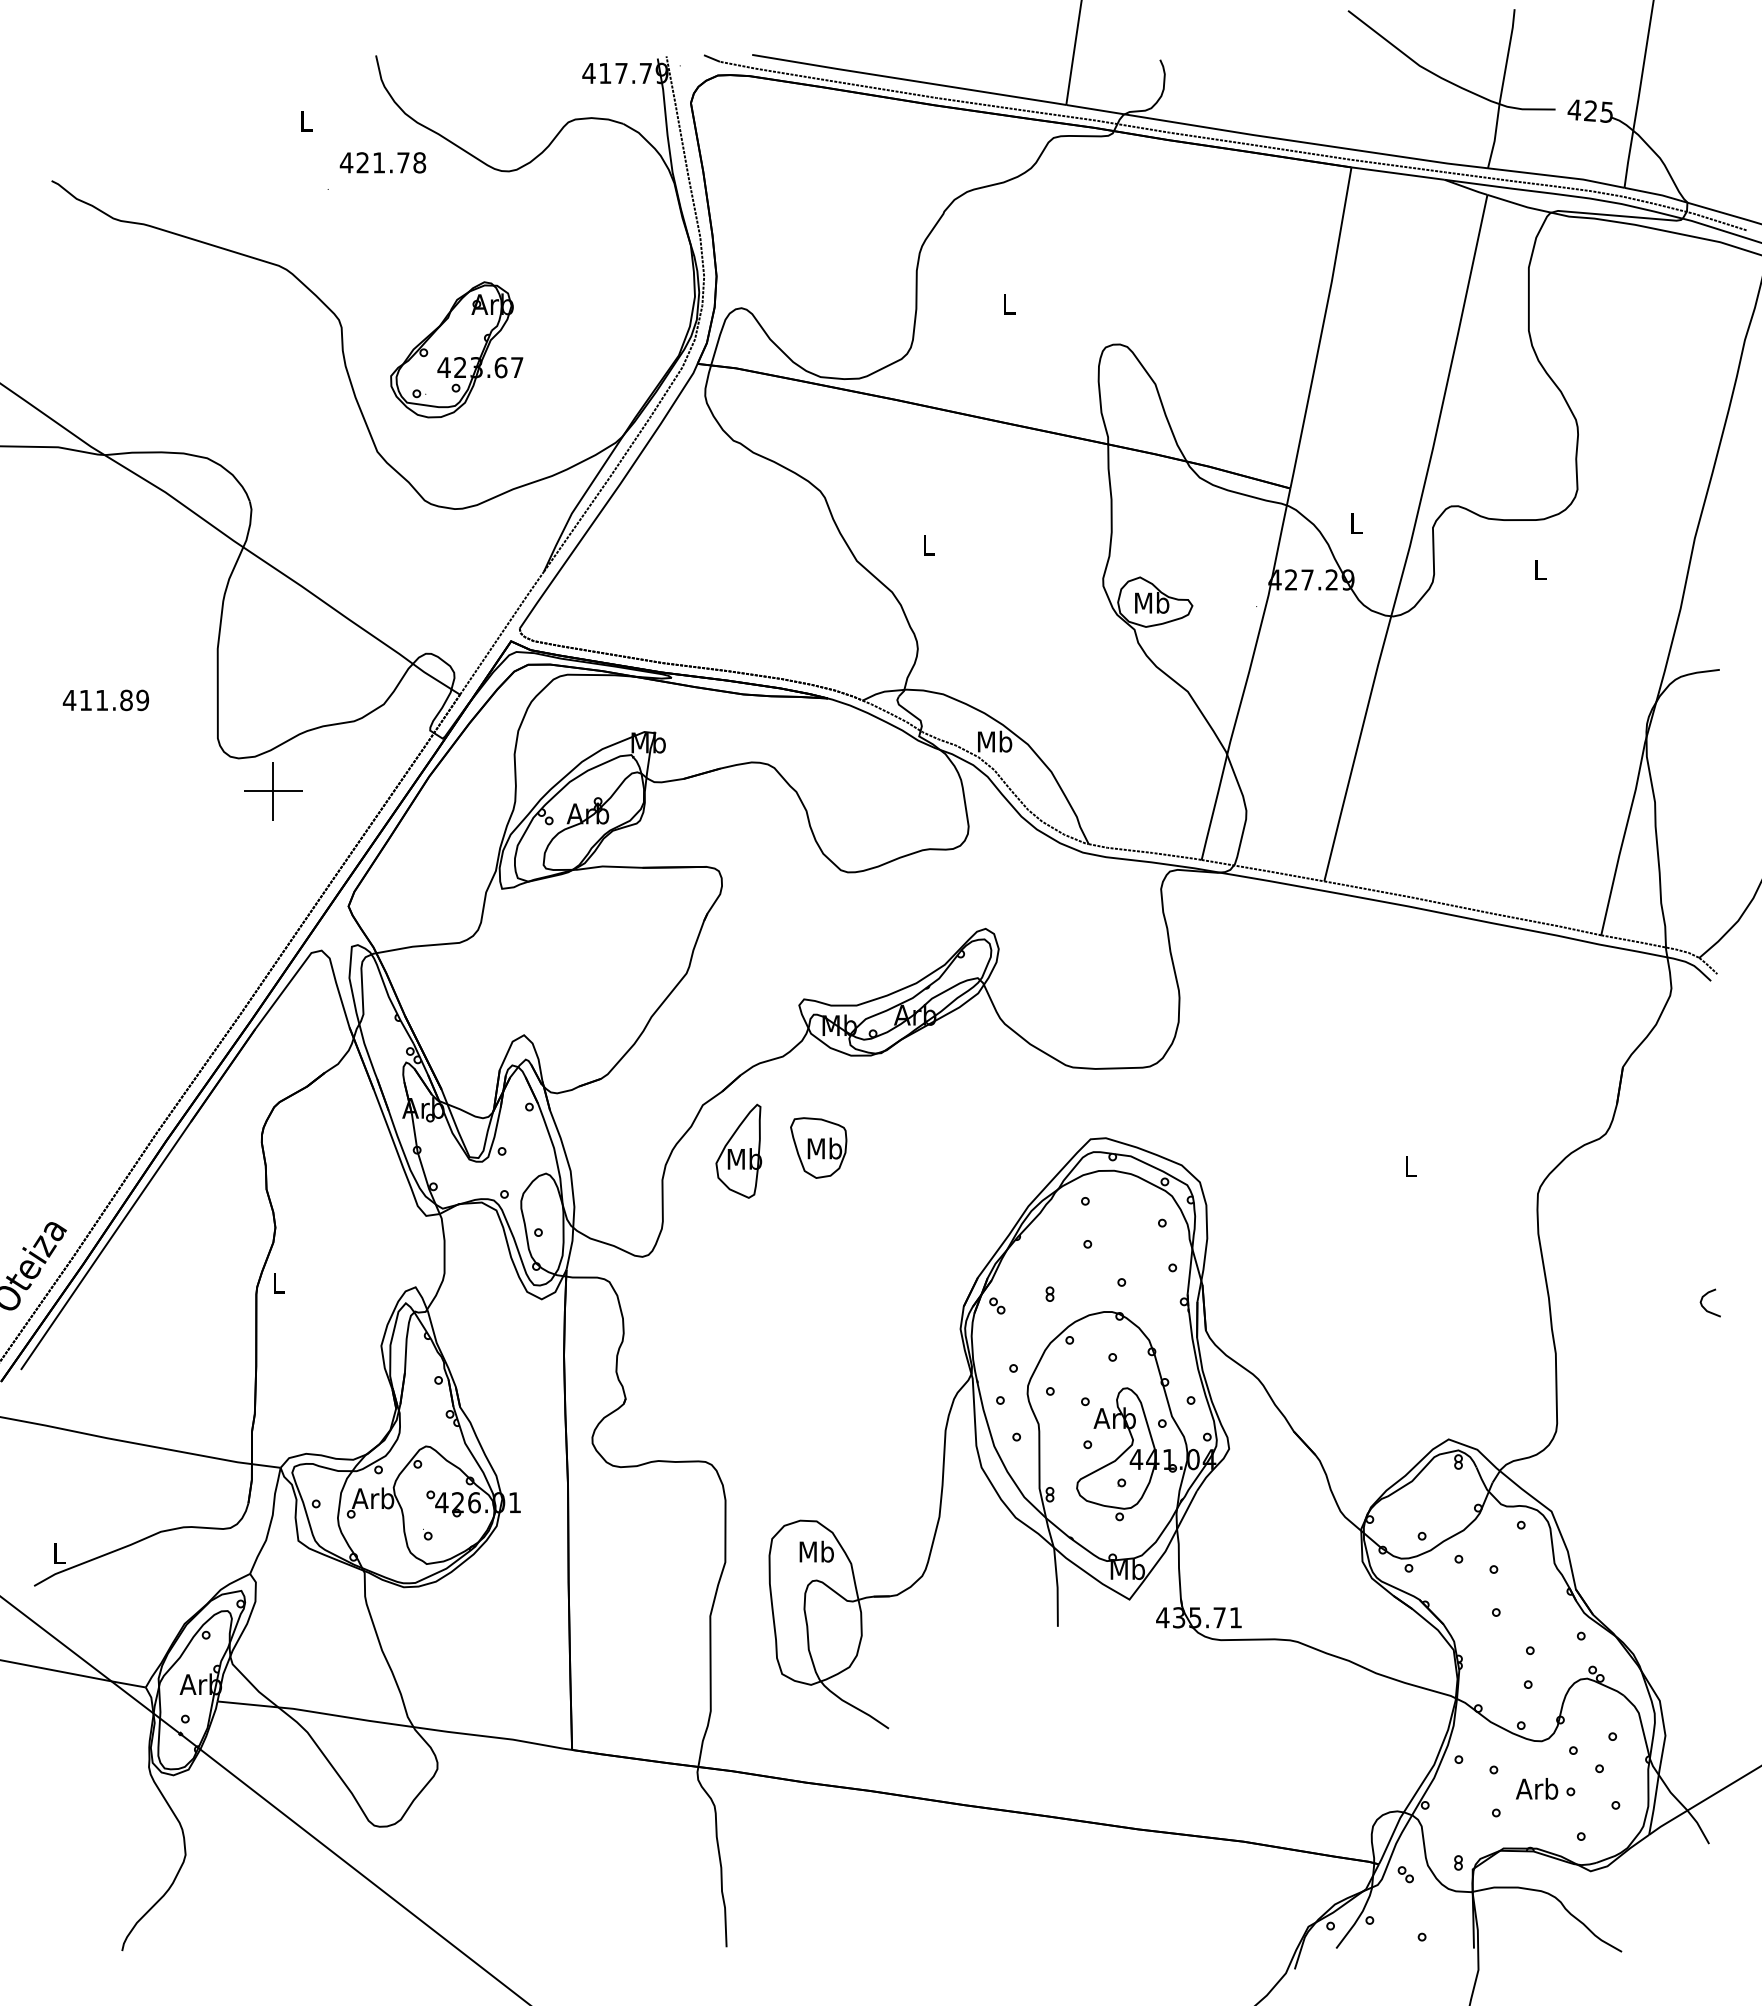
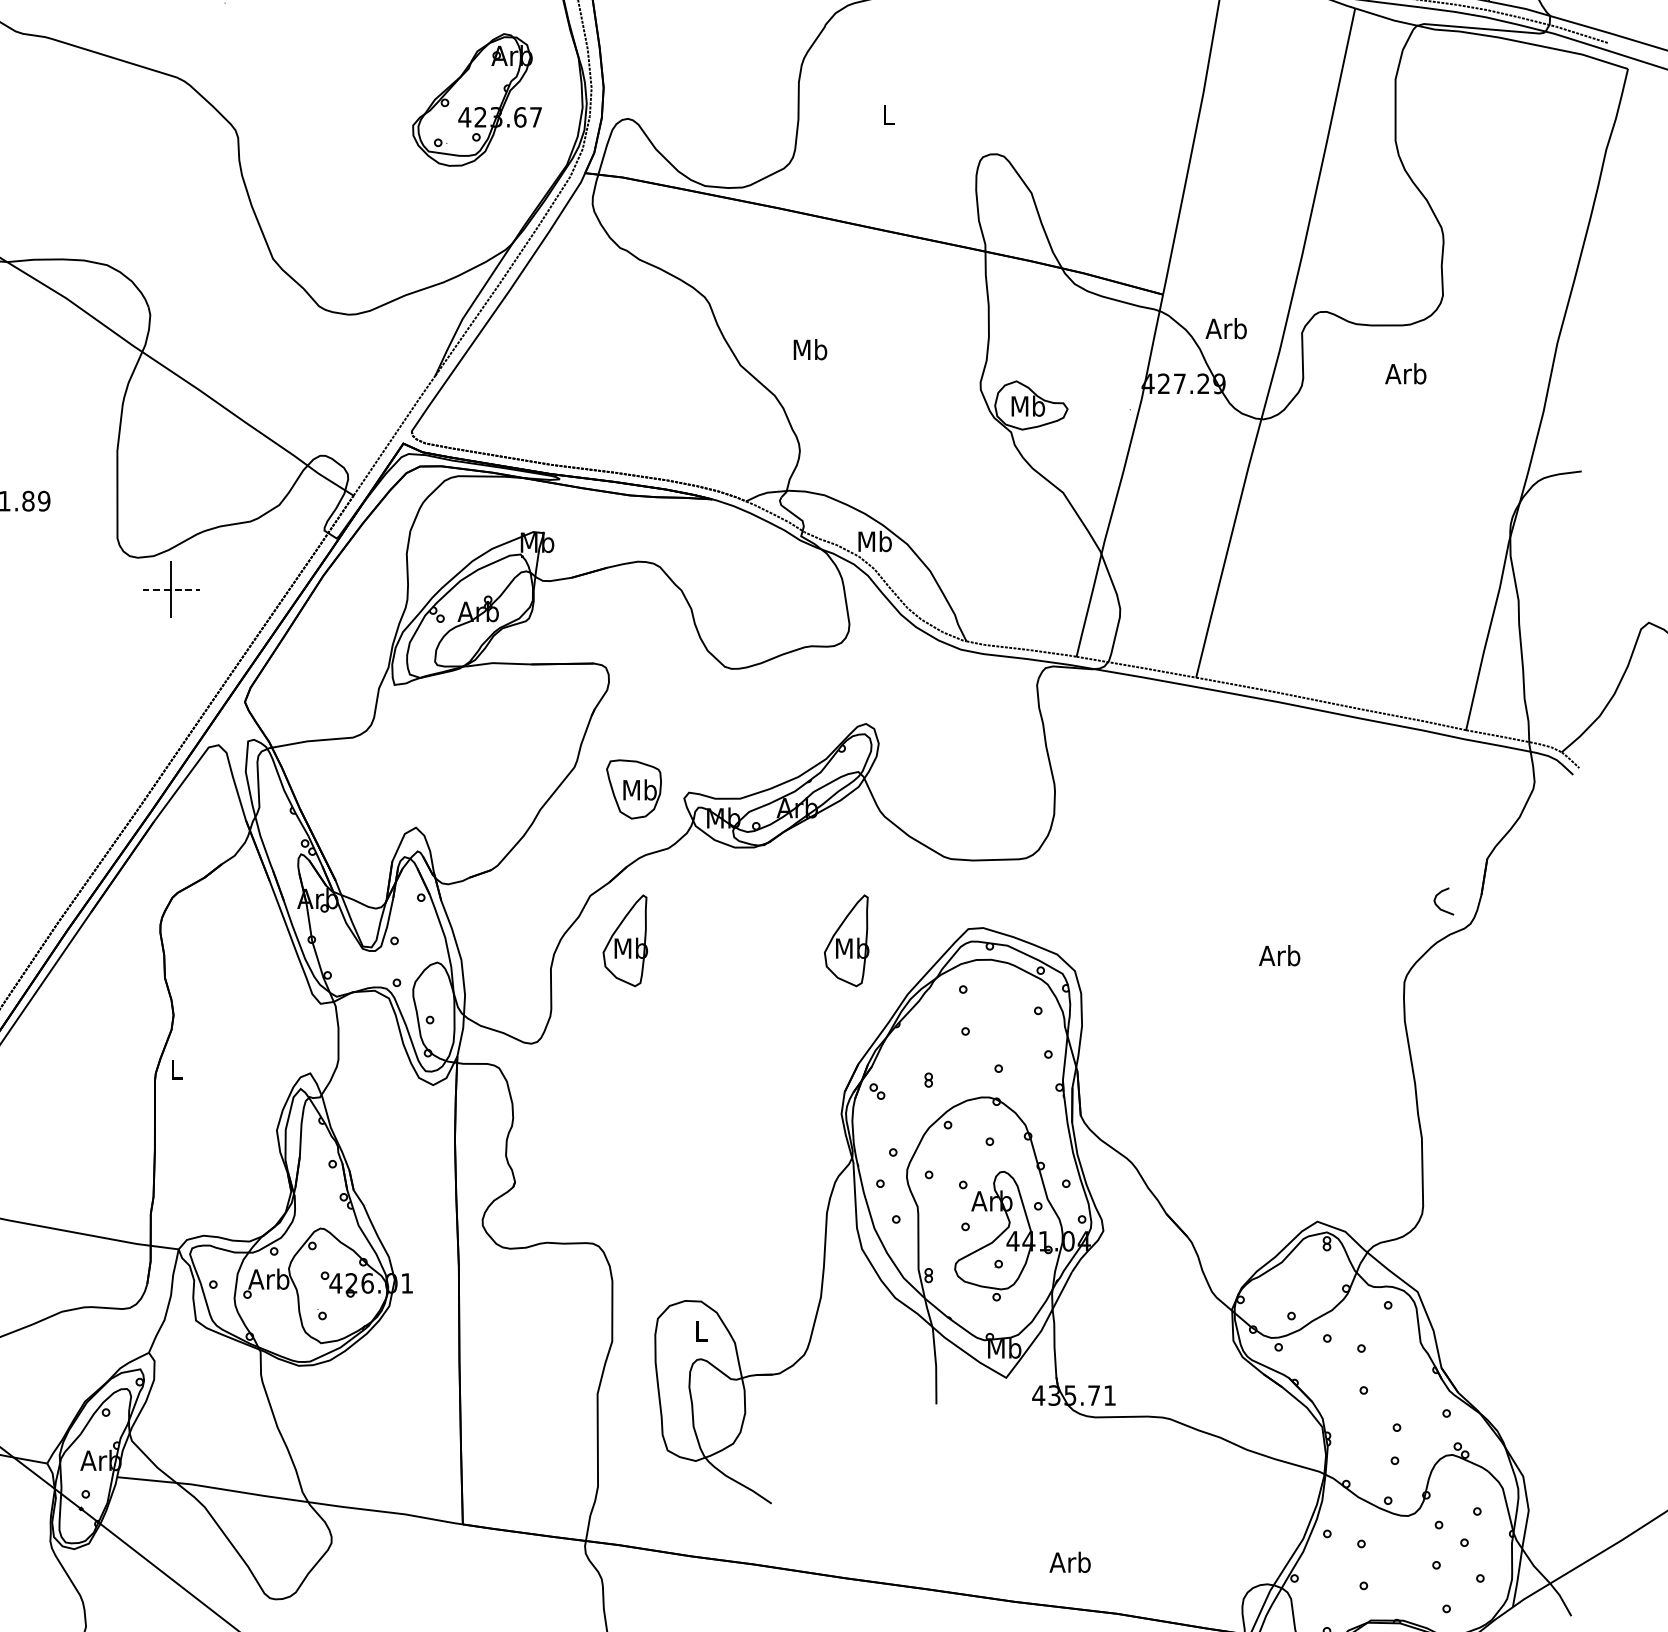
part: (456, 349) -> (476, 99), moved
text: (1355, 523) -> (1226, 328), L -> Arb
text: (928, 544) -> (810, 349), L -> Mb
text: (1539, 569) -> (1405, 373), L -> Arb
line: (273, 791) -> (171, 590), solid -> dashed
part: (818, 1147) -> (633, 788), moved
part: (965, 1150) -> (846, 940), added
text: (1409, 1166) -> (1279, 955), L -> Arb
curve: (1702, 1303) -> (1436, 902), moved
text: (816, 1551) -> (701, 1330), Mb -> L
text: (1537, 1788) -> (1070, 1562), moved

